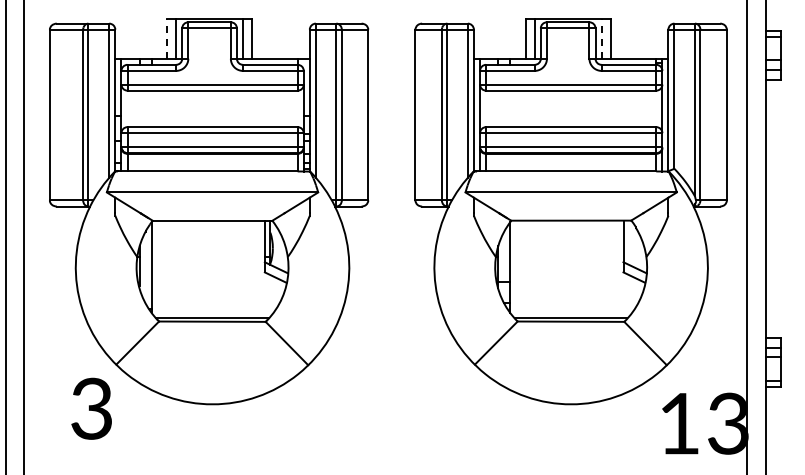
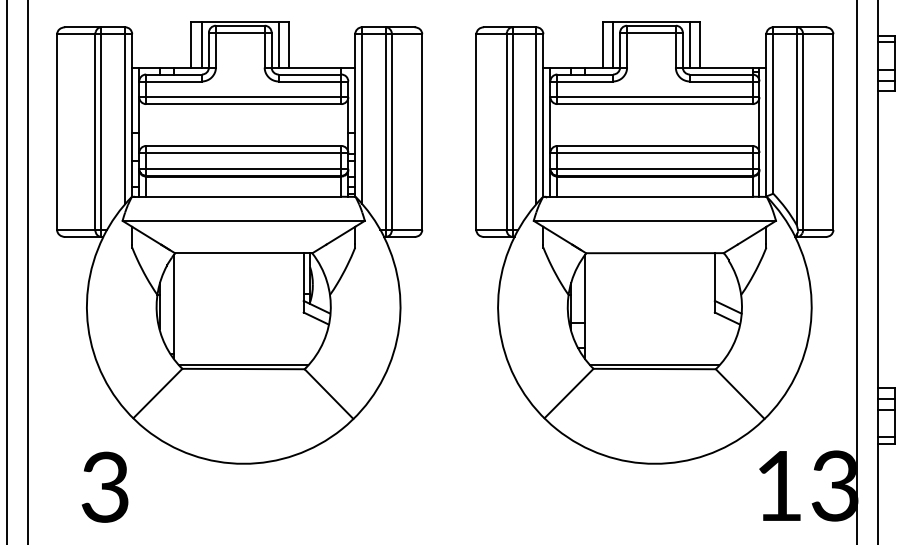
line: (166, 39) -> (190, 45), dashed -> solid
line: (601, 39) -> (689, 45), dashed -> solid
text: (91, 408) -> (104, 486), moved

